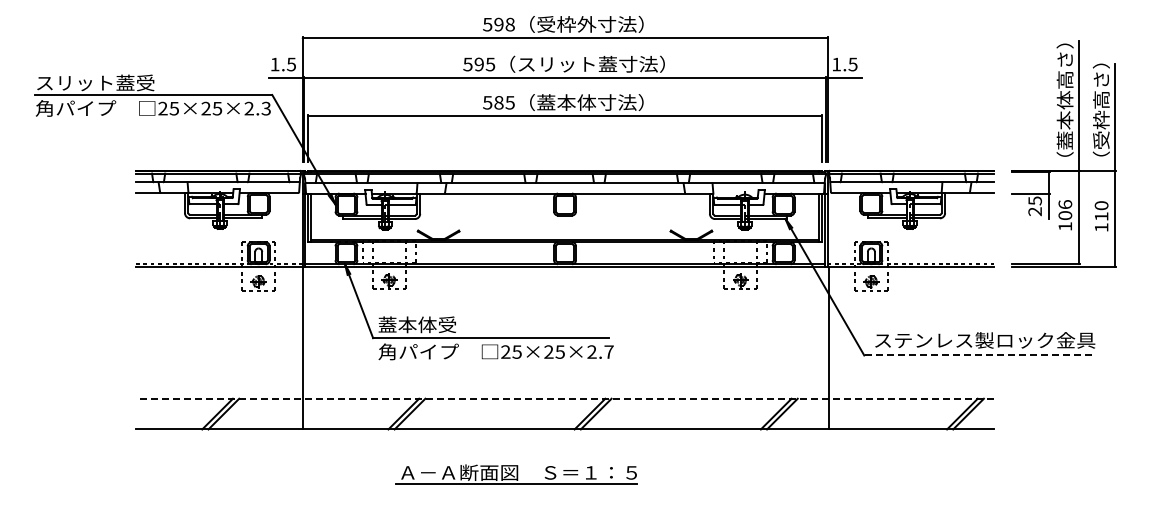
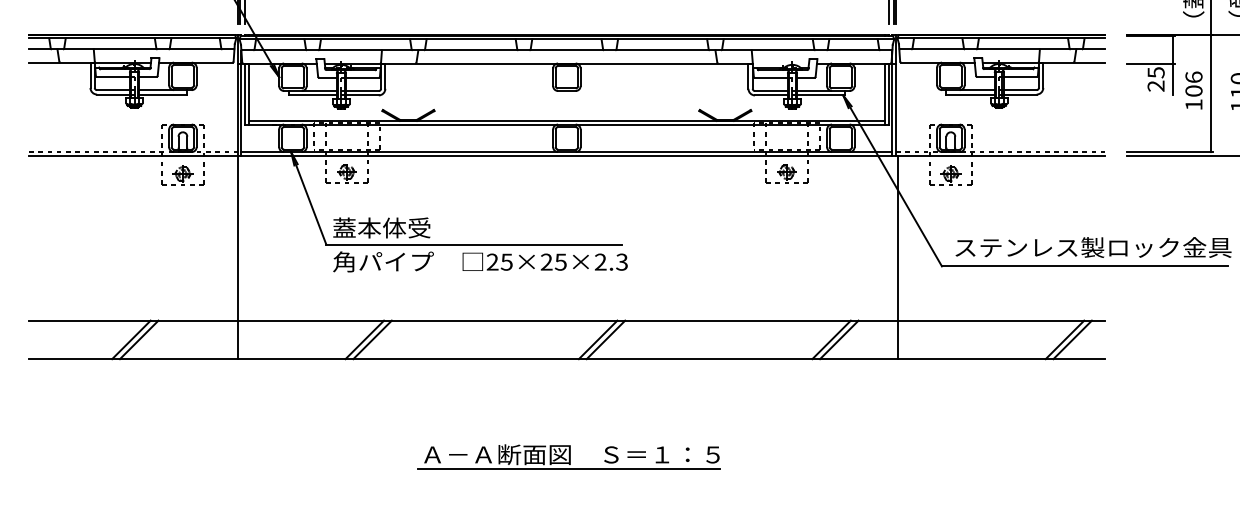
text: (608, 351) -> (621, 261), 25×25×2.7 -> 25×25×2.3
line: (978, 355) -> (1085, 266), dashed -> solid
line: (564, 398) -> (566, 320), dashed -> solid
part: (516, 474) -> (568, 456), moved

